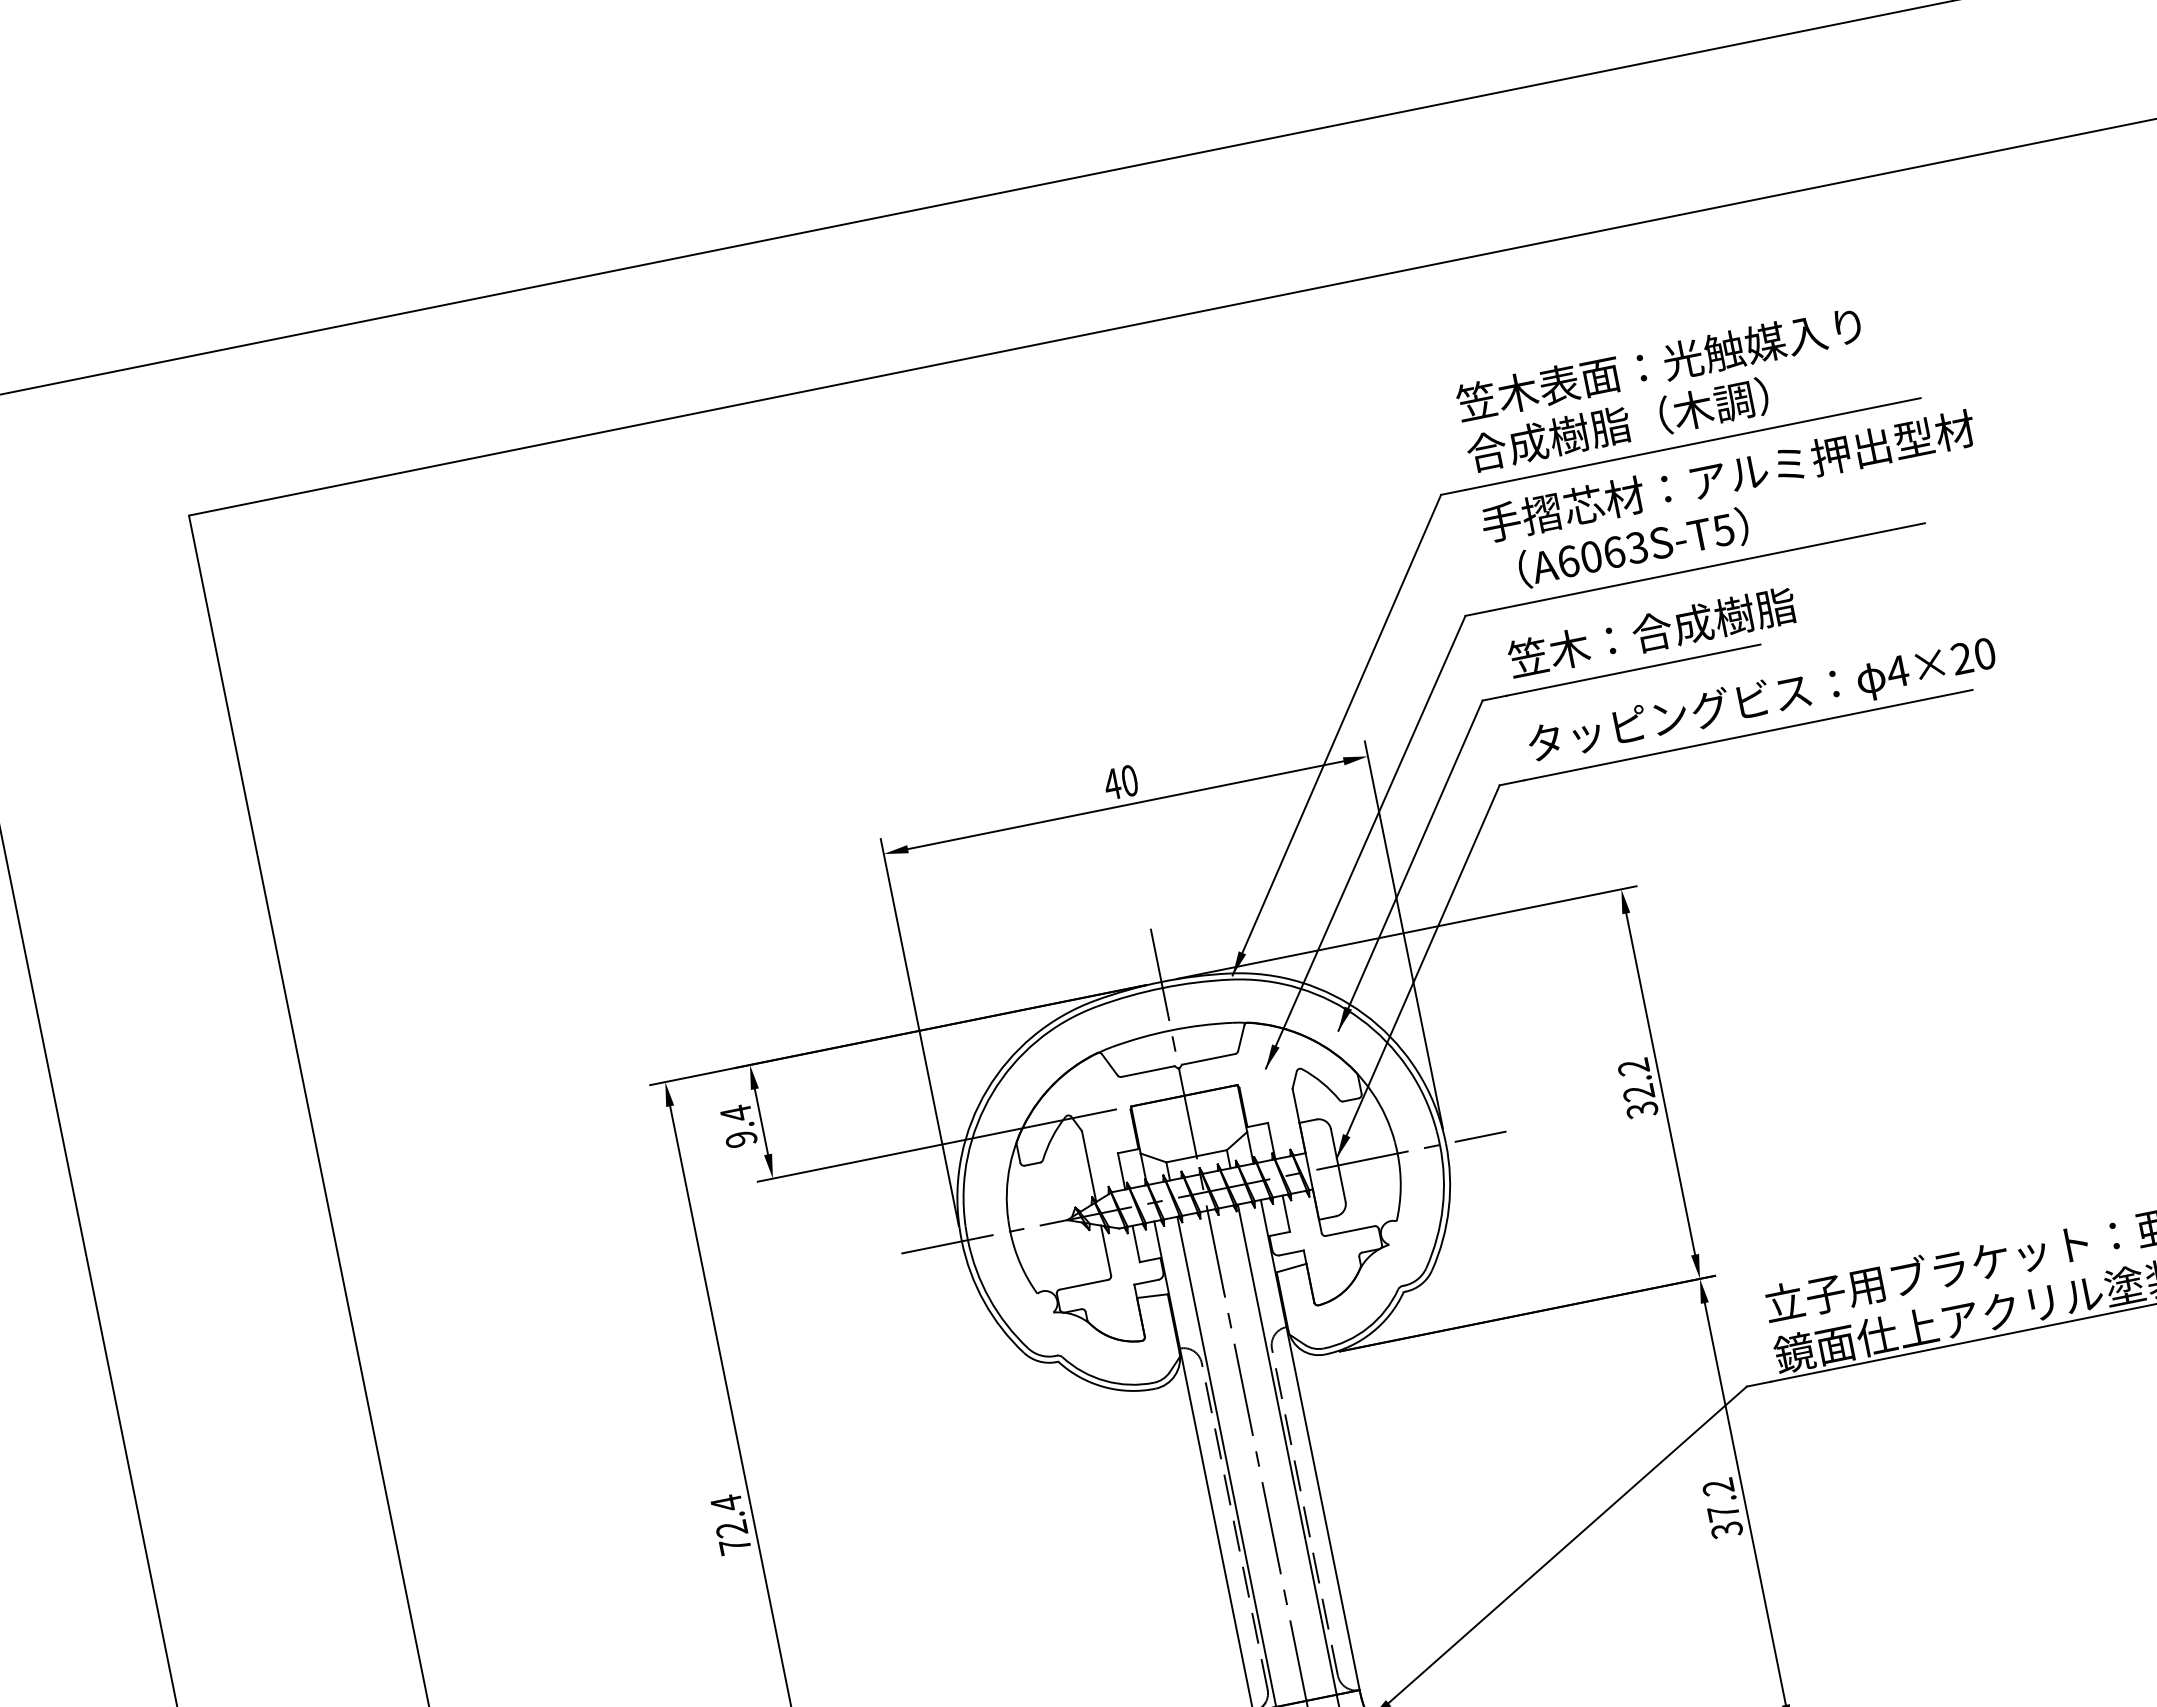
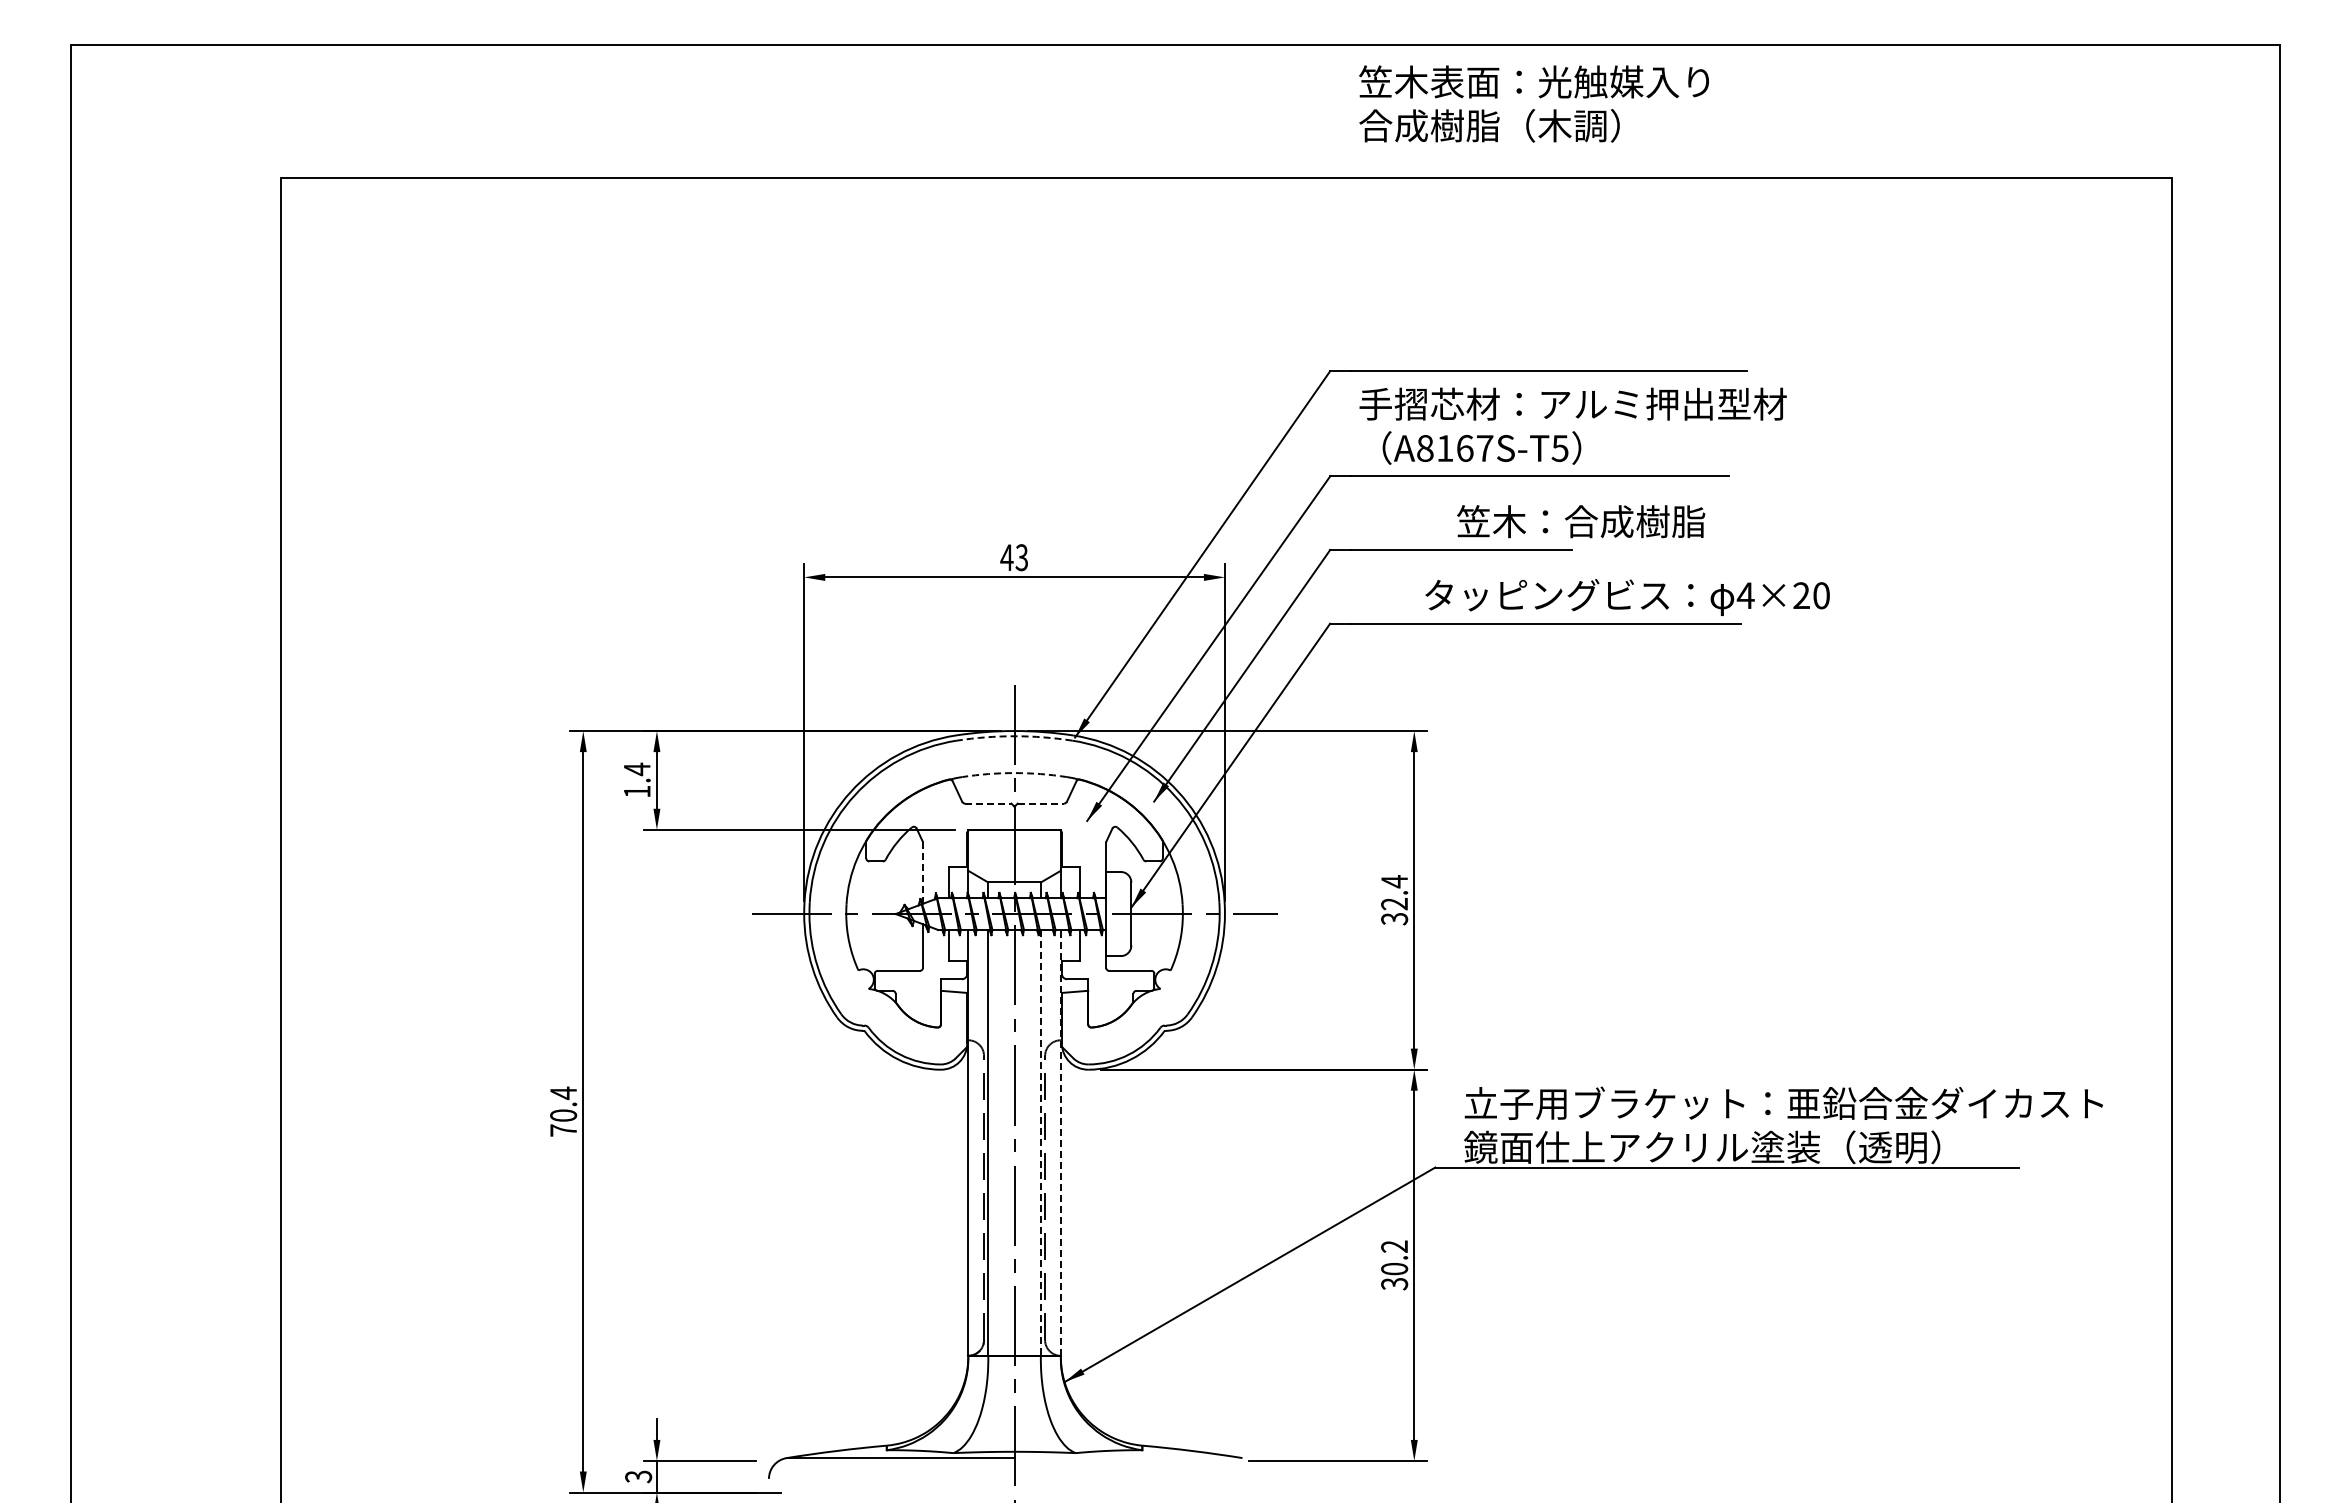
text: (1663, 389) -> (1533, 103), moved
text: (1603, 554) -> (1455, 448), A6063S-T5 -> A8167S-T5
text: (1652, 632) -> (1581, 521), moved
text: (1762, 701) -> (1627, 597), moved
text: (1129, 780) -> (1021, 557), 40 -> 43
arc: (1162, 988) -> (1014, 736), solid -> dashed
arc: (1171, 1030) -> (1014, 773), solid -> dashed
line: (1209, 1059) -> (1041, 803), solid -> dashed
text: (1633, 1066) -> (1394, 881), 32.2 -> 32.4
line: (1148, 1071) -> (988, 803), solid -> dashed
text: (740, 1139) -> (636, 791), 9.4 -> 1.4
line: (1089, 1165) -> (923, 872), solid -> dashed
line: (1309, 1444) -> (1060, 1142), solid -> dashed
line: (1287, 1450) -> (1040, 1143), solid -> dashed
text: (1723, 1512) -> (1394, 1268), 37.2 -> 30.2
text: (731, 1528) -> (563, 1115), 72.4 -> 70.4

